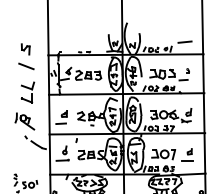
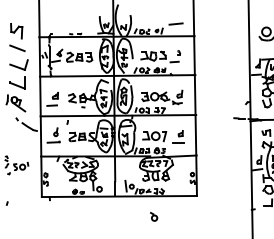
part: (25, 49) -> (16, 31), size x1.43
part: (27, 92) -> (18, 74), size x1.43

